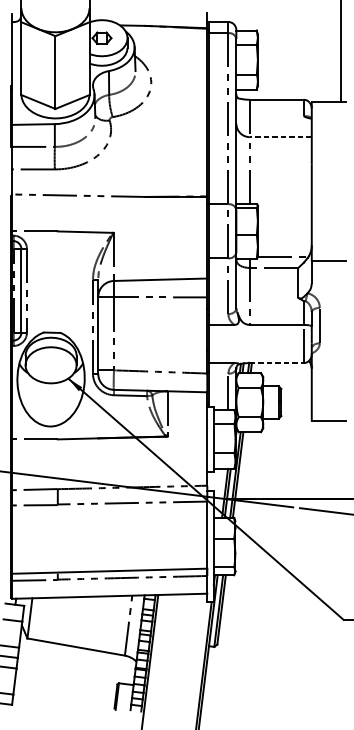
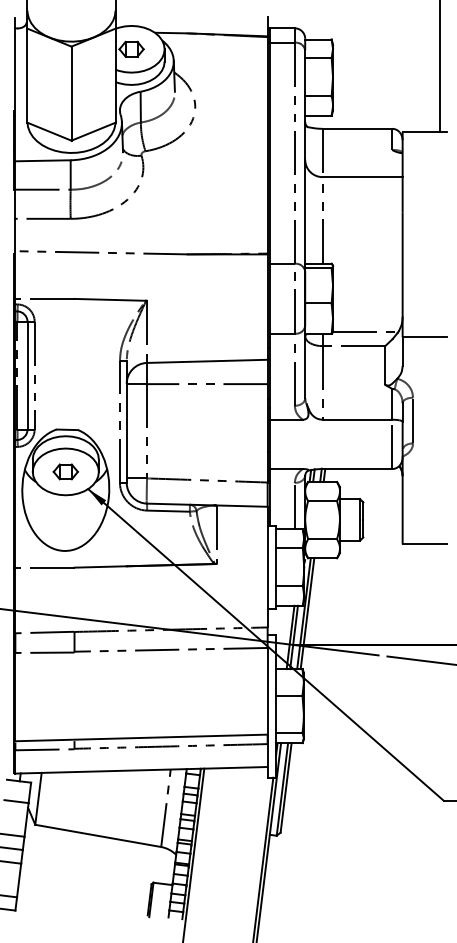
line: (280, 137) -> (362, 177), dashed -> solid
line: (276, 363) -> (357, 469), dashed -> solid
part: (50, 365) -> (65, 471), added

